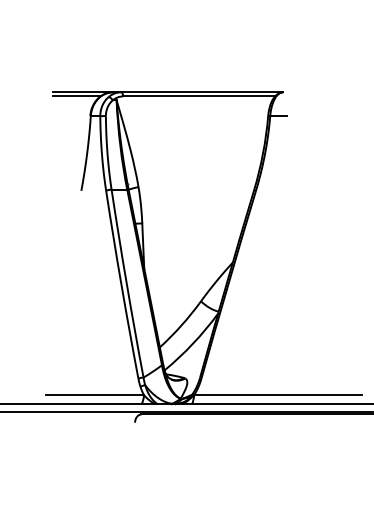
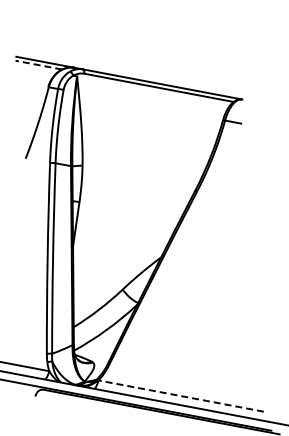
line: (76, 96) -> (38, 65), solid -> dashed
line: (277, 395) -> (180, 396), solid -> dashed

